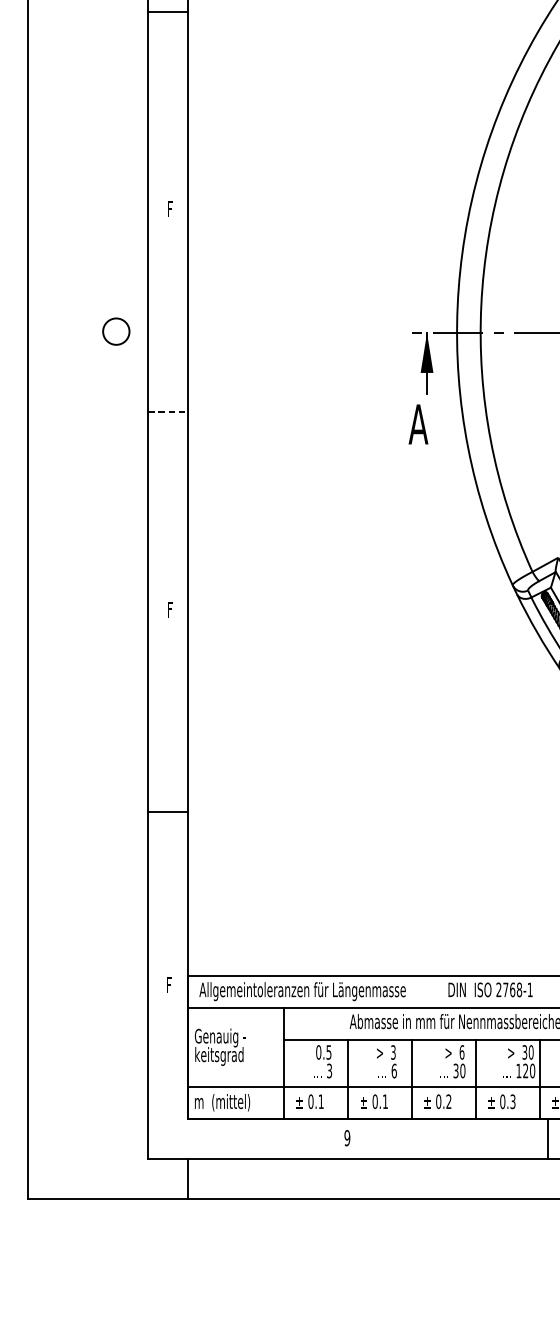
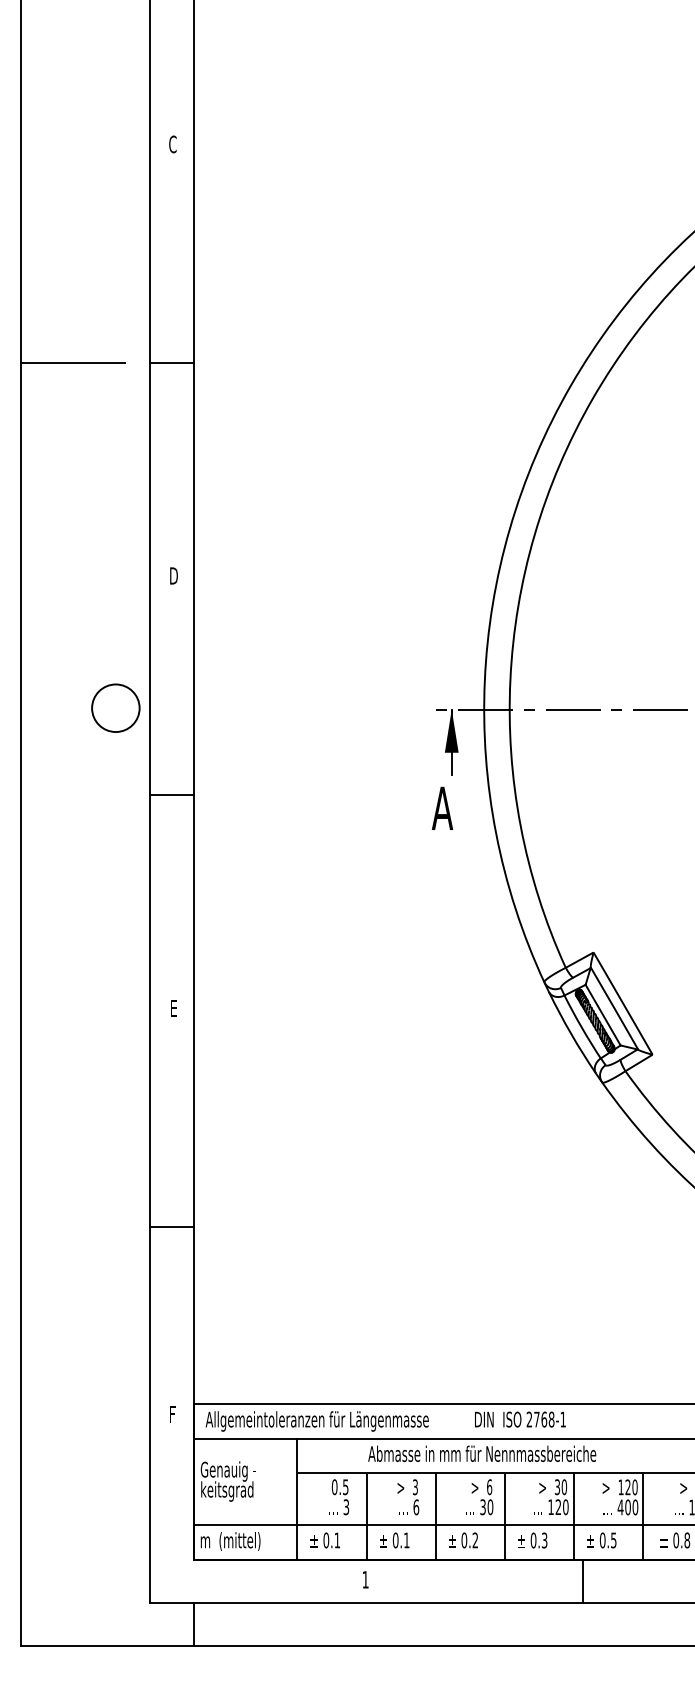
line: (76, 11) -> (72, 362), added
text: (169, 208) -> (173, 575), F -> D
circle: (115, 331) -> (115, 707), size x1.67
line: (168, 411) -> (172, 794), dashed -> solid
text: (170, 610) -> (174, 1009), F -> E
text: (347, 1137) -> (365, 1579), 9 -> 1

